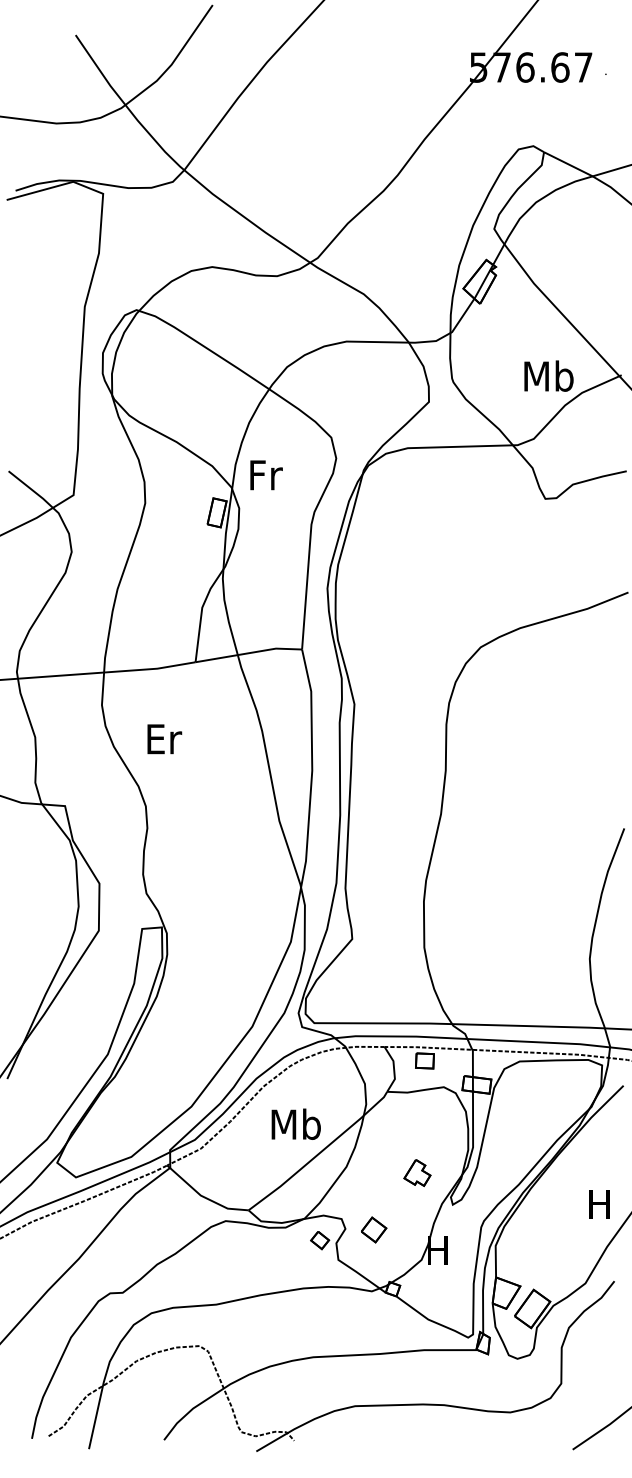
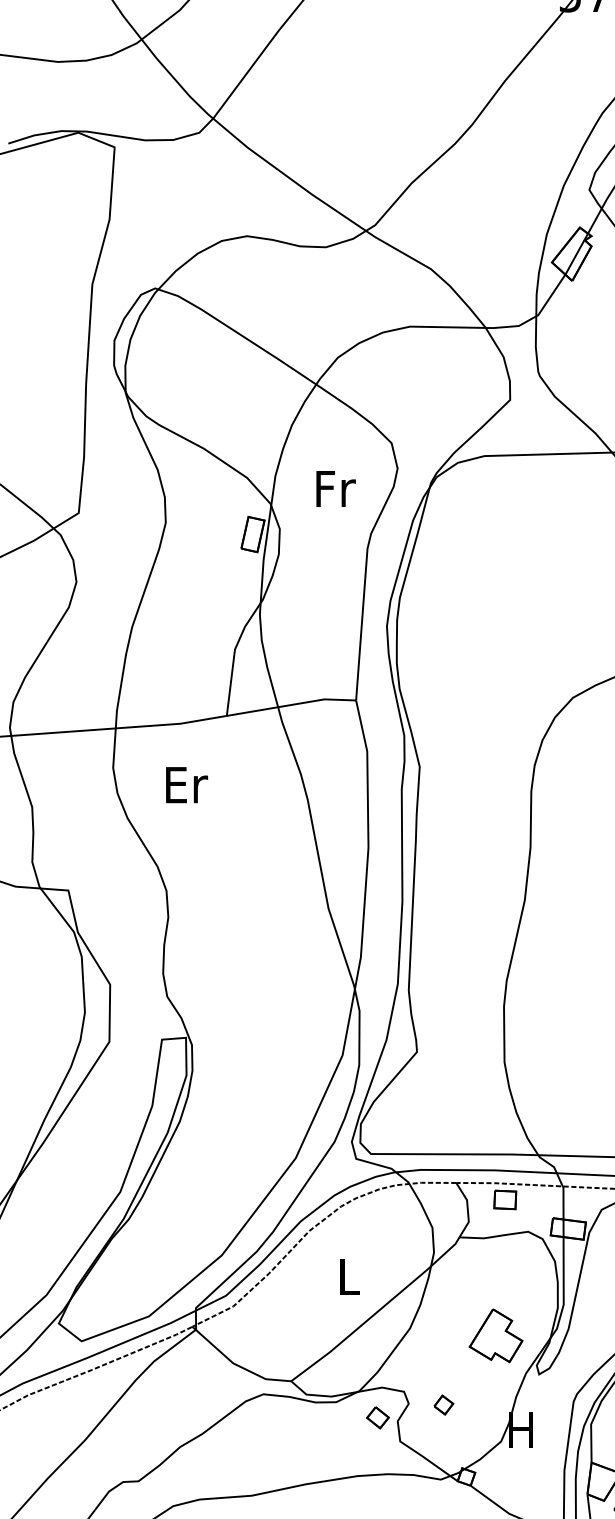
text: (266, 475) -> (335, 489), moved
text: (164, 739) -> (186, 785), moved
text: (295, 1123) -> (348, 1275), Mb -> L
part: (417, 1172) -> (496, 1335), size x1.67
part: (374, 1229) -> (444, 1404), size x0.62

